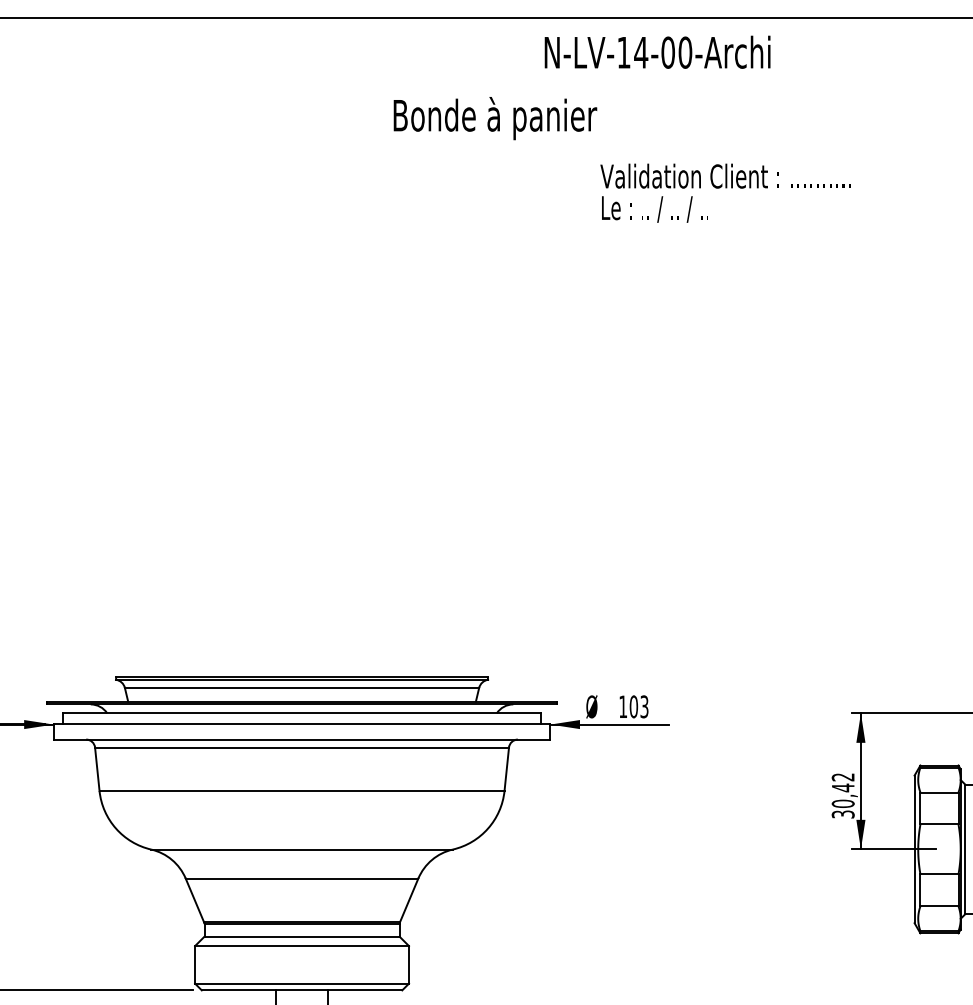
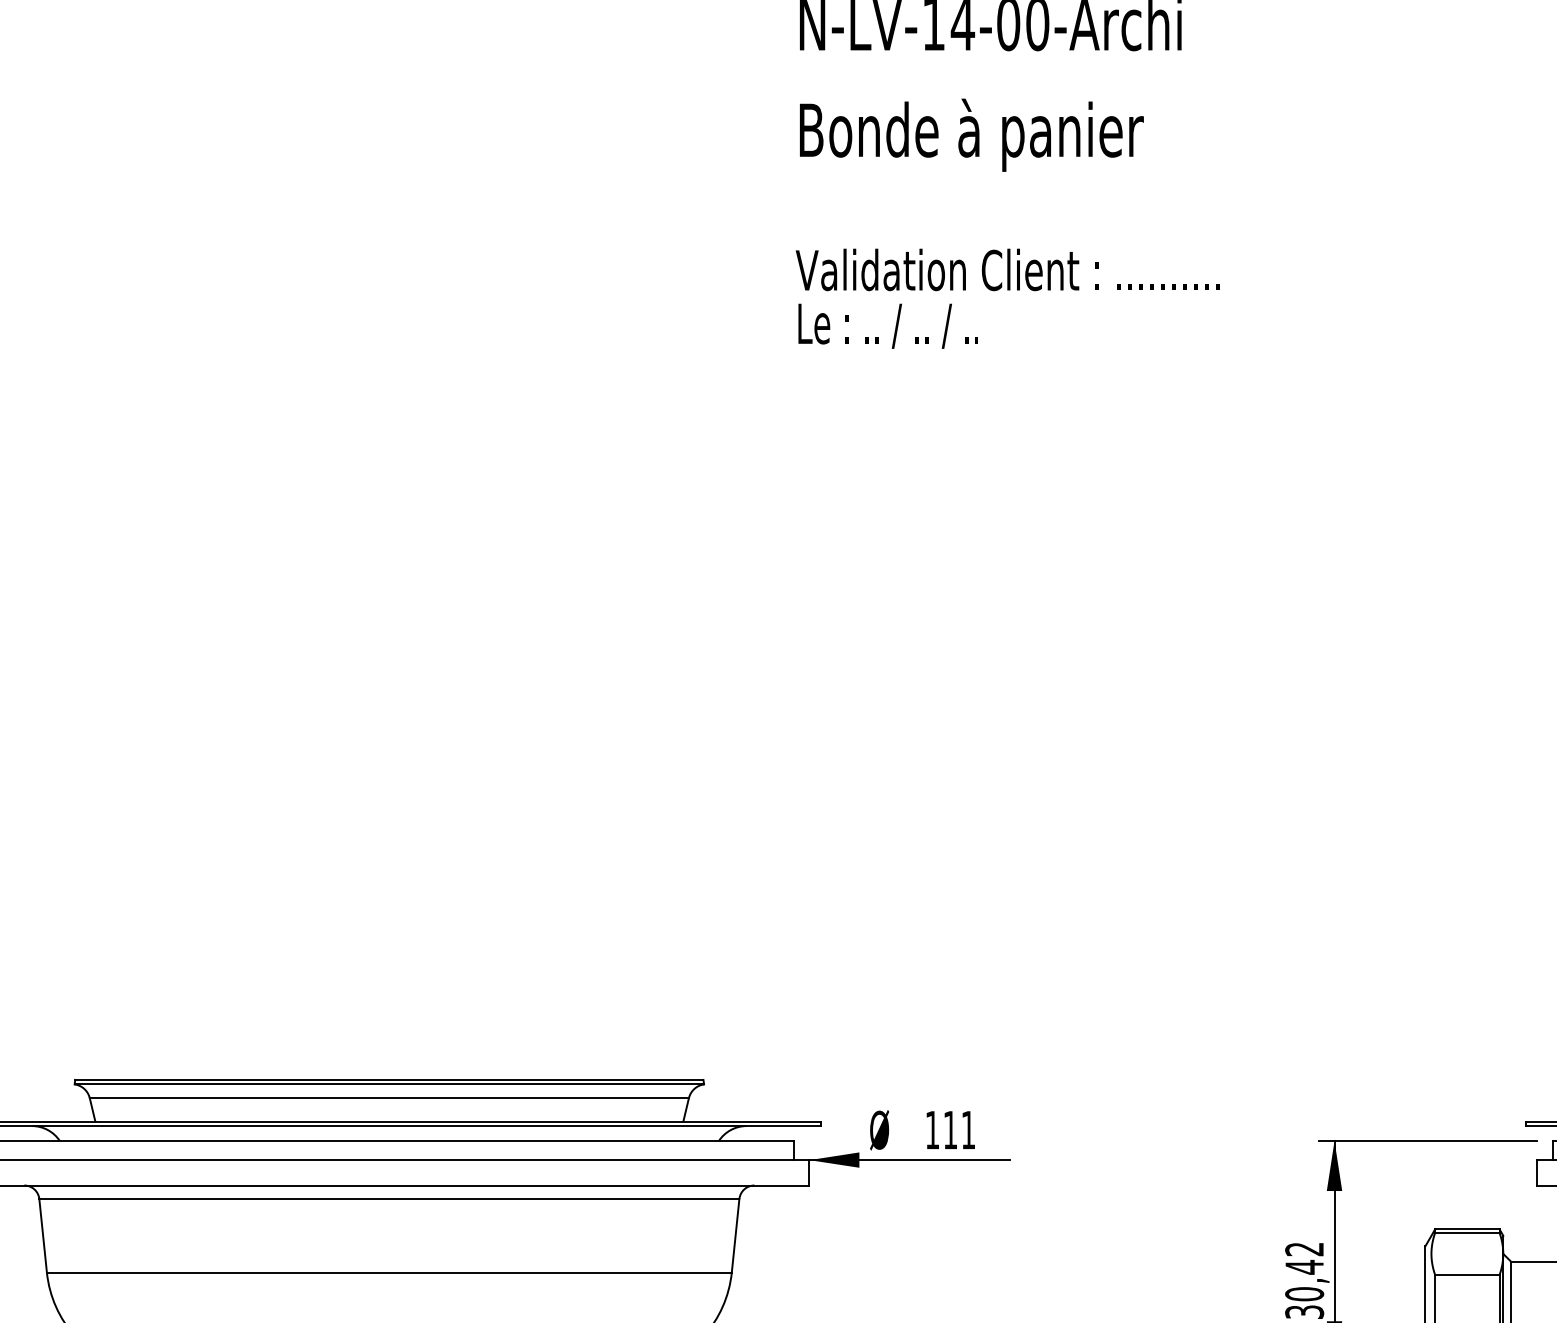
text: (495, 118) -> (971, 135), moved
text: (725, 192) -> (1007, 297), moved
text: (638, 706) -> (958, 1129), 103 -> 111

